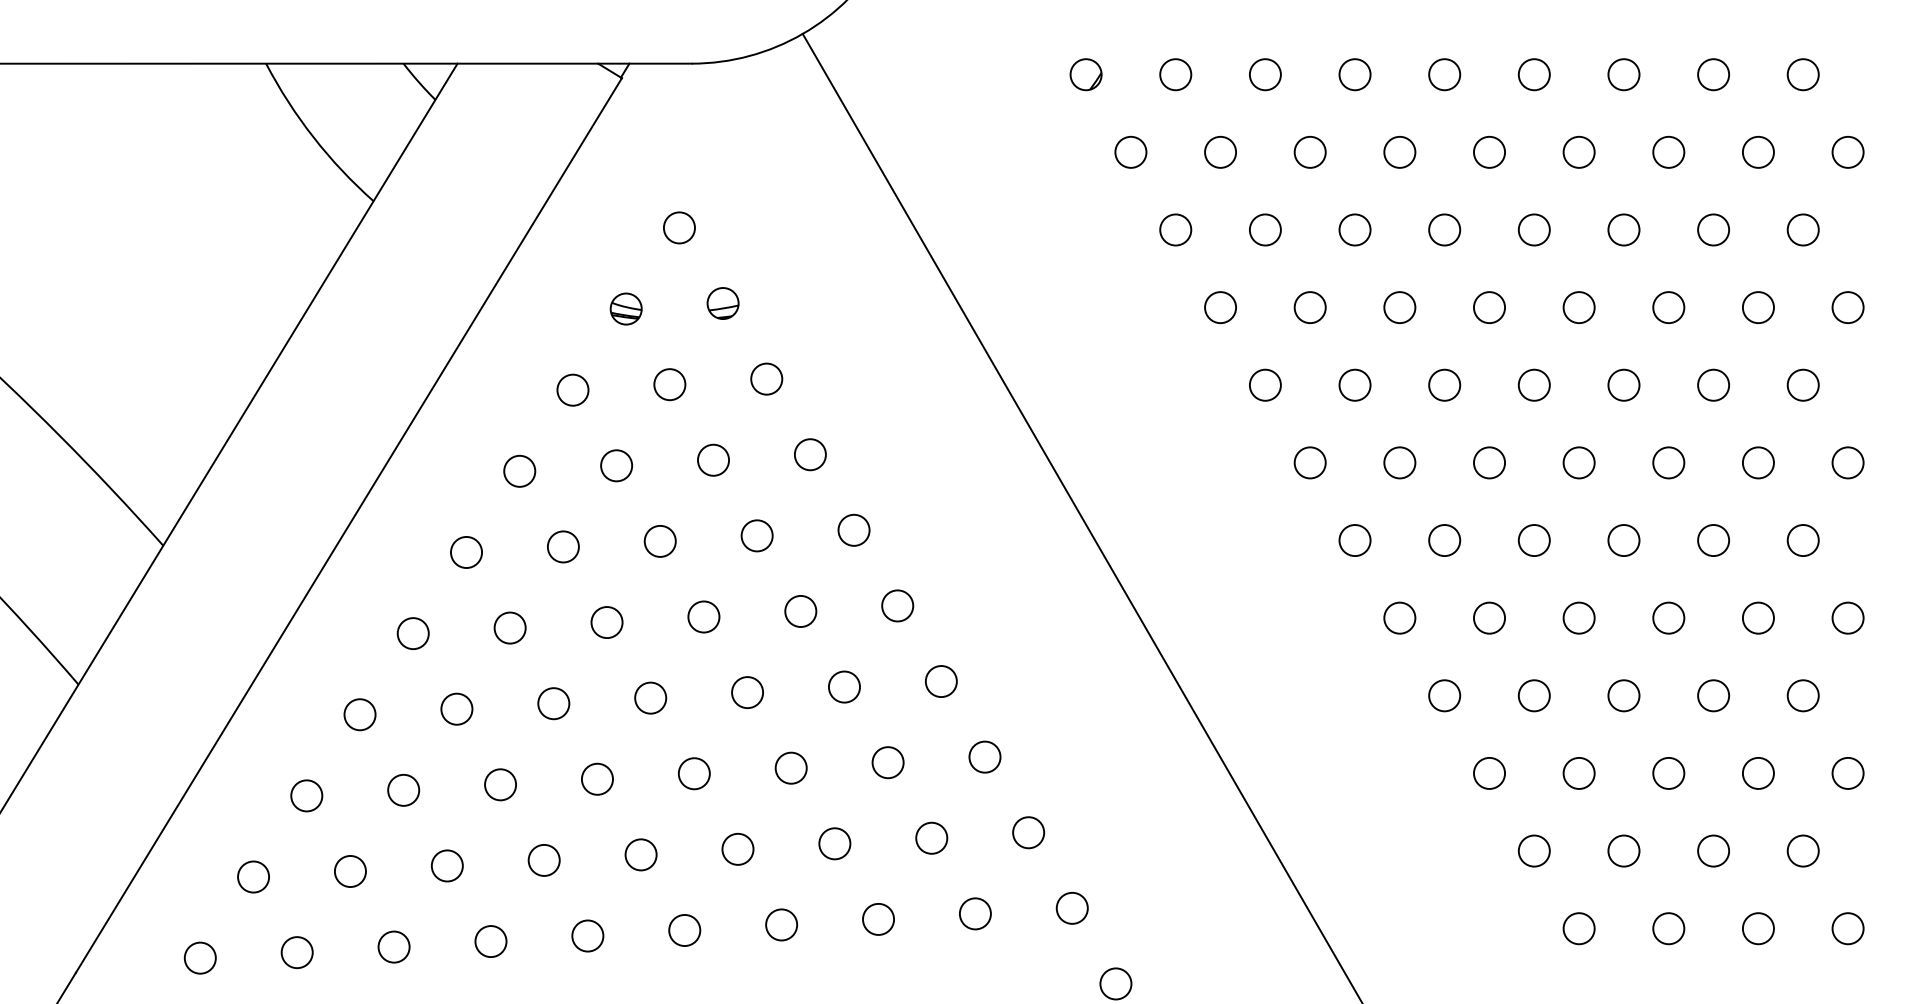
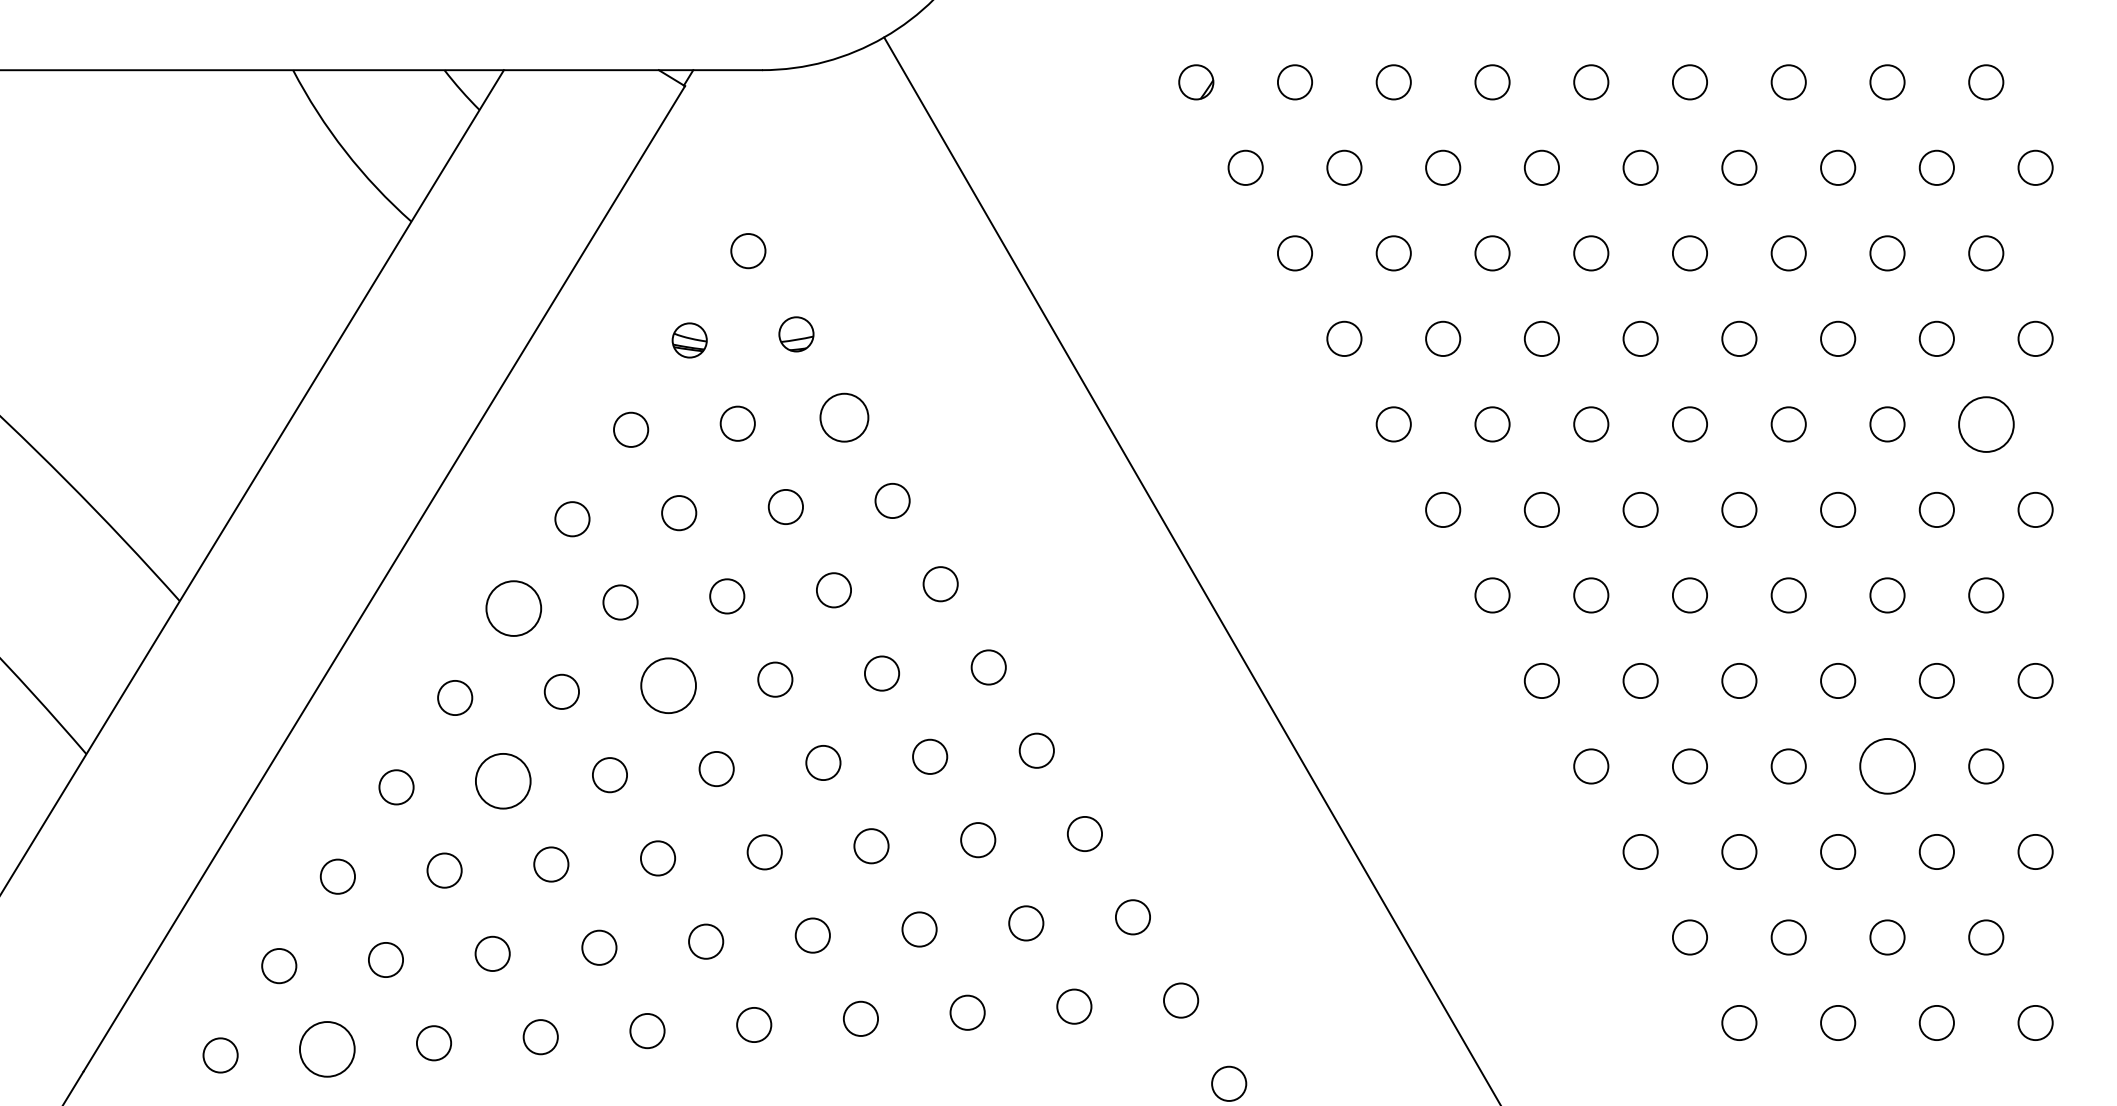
circle: (766, 378) -> (844, 416), size x1.4
circle: (1802, 384) -> (1985, 423), size x1.6
circle: (466, 552) -> (513, 608), size x1.6
circle: (606, 622) -> (668, 685), size x1.6
circle: (1713, 695) -> (1887, 766), size x1.6
circle: (456, 708) -> (502, 780), size x1.6
circle: (296, 952) -> (326, 1049), size x1.6

